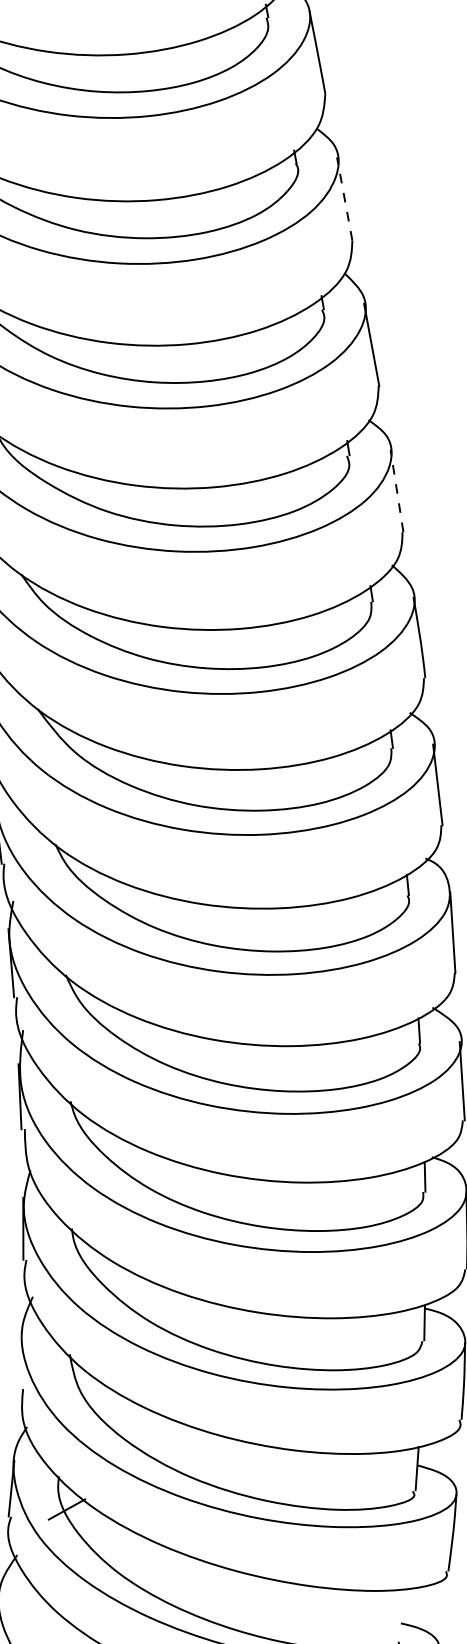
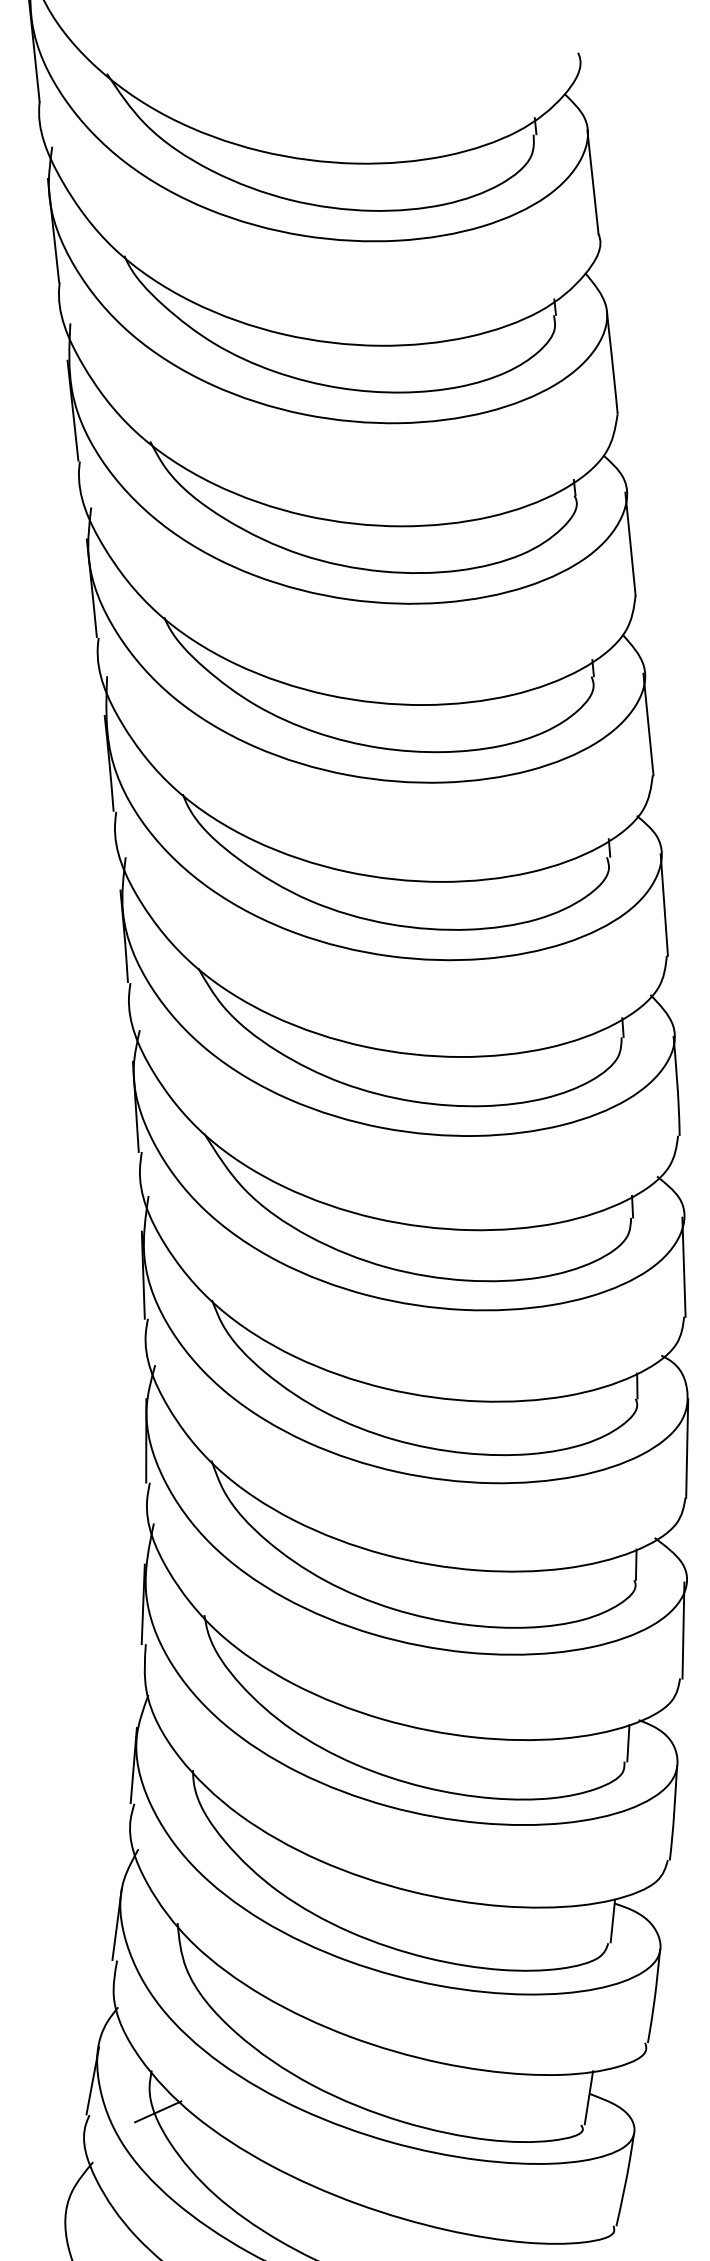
line: (344, 199) -> (630, 544), dashed -> solid
line: (397, 491) -> (664, 905), dashed -> solid
line: (20, 1358) -> (116, 1923), added

